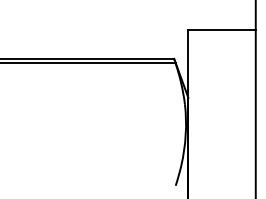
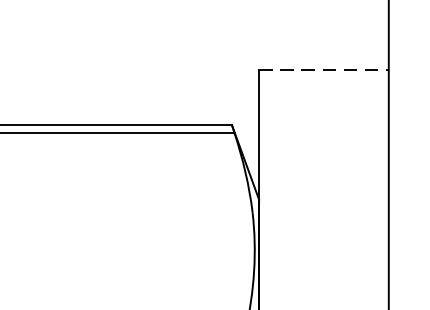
line: (222, 30) -> (324, 70), solid -> dashed

